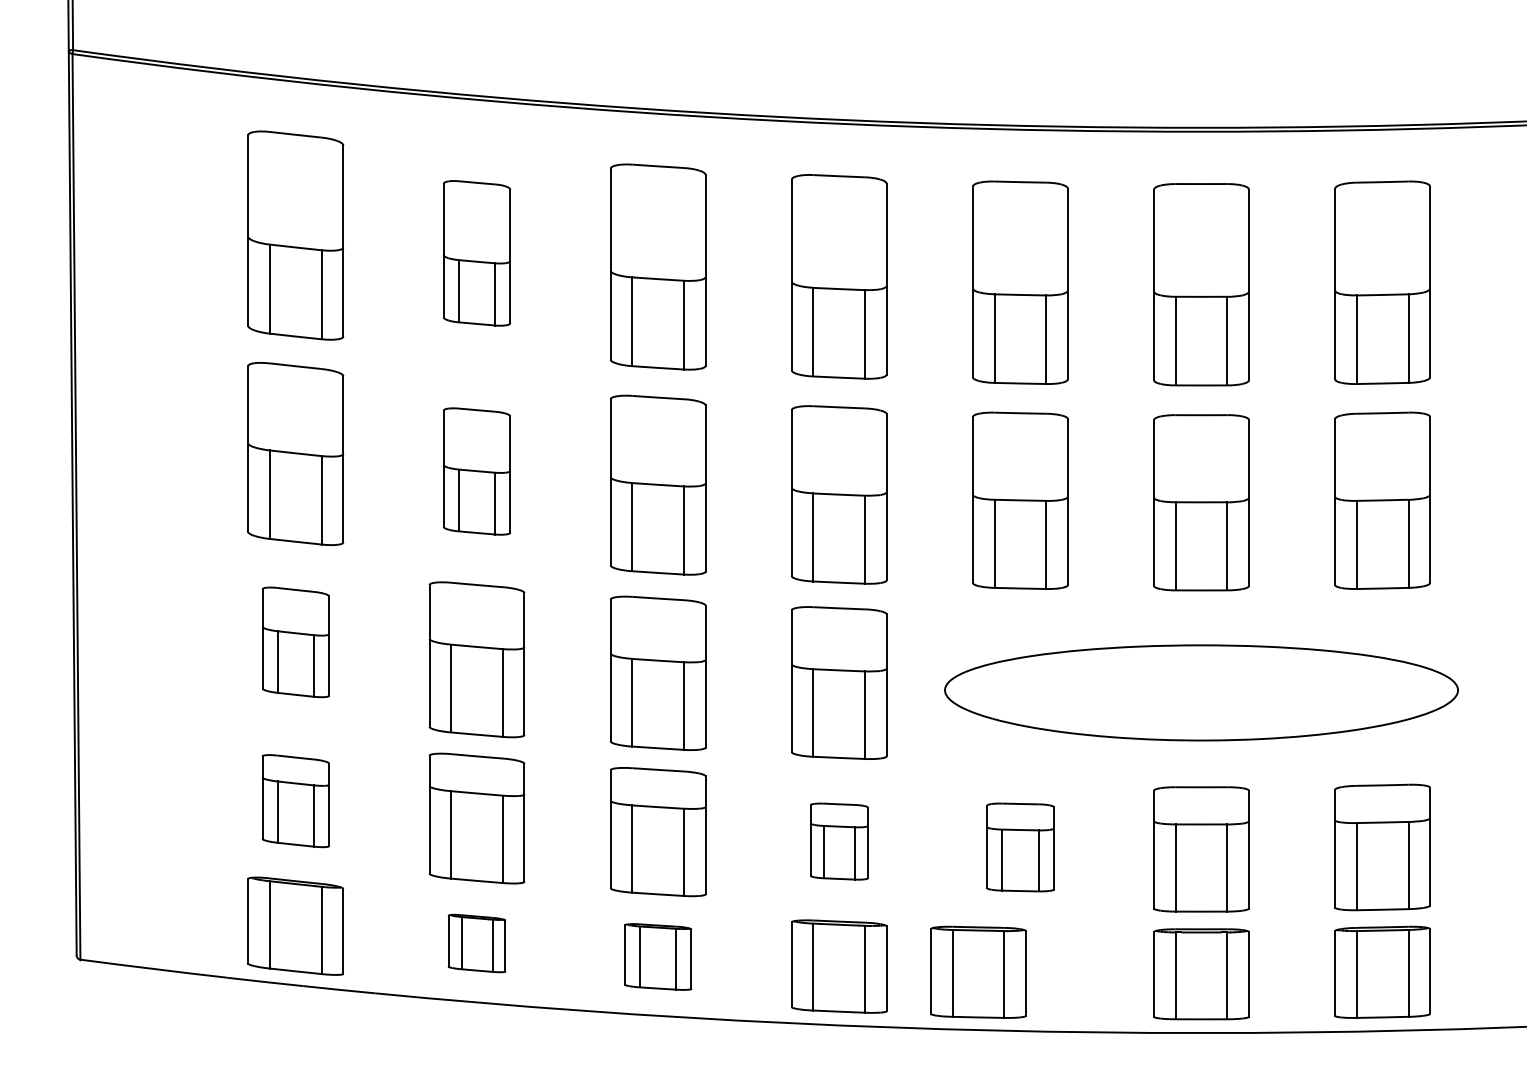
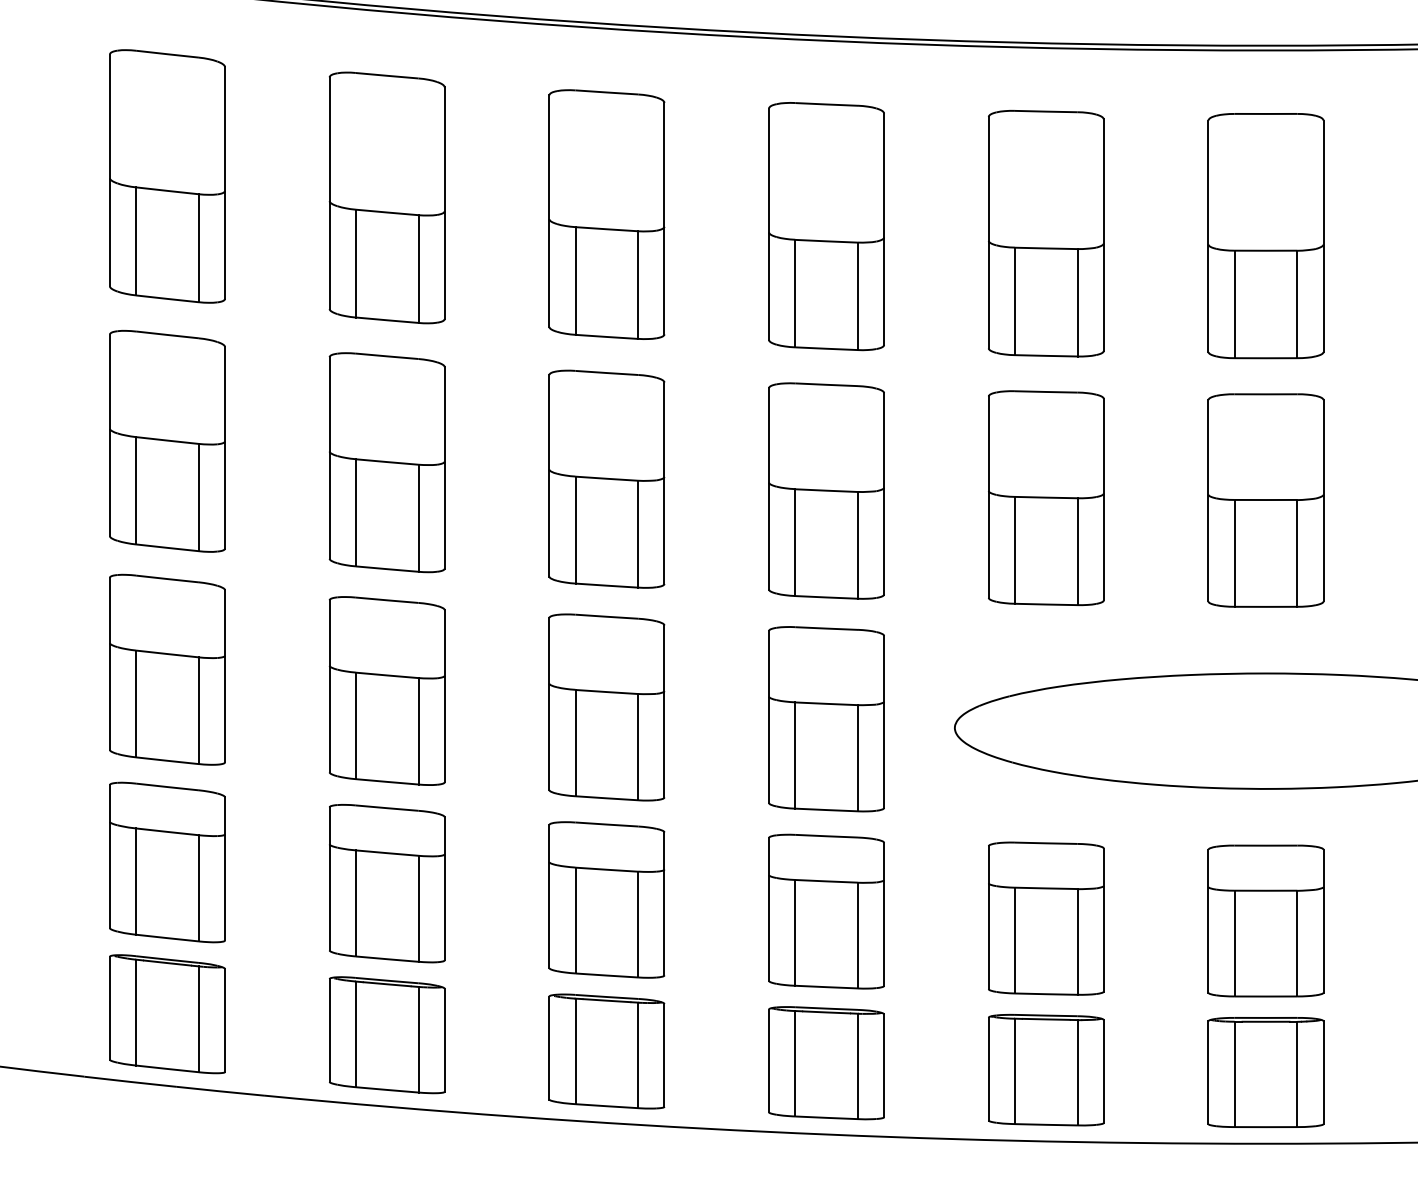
part: (476, 253) -> (386, 198), size x1.43
part: (476, 471) -> (386, 462), size x1.43
part: (295, 642) -> (166, 670), size x1.43
part: (295, 800) -> (166, 861), size x1.43
part: (839, 841) -> (826, 911), size x1.67
part: (1020, 847) -> (1046, 918), size x1.43
part: (476, 943) -> (386, 1035), size x1.67
part: (658, 956) -> (607, 1050), size x1.43
part: (978, 971) -> (1046, 1069), moved

